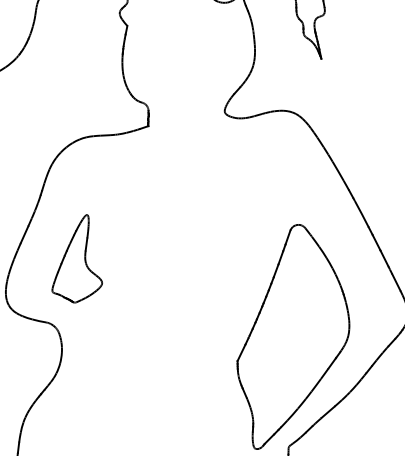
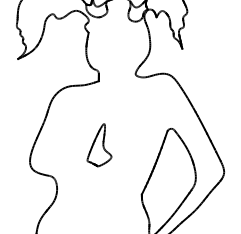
part: (77, 259) -> (99, 145), moved

